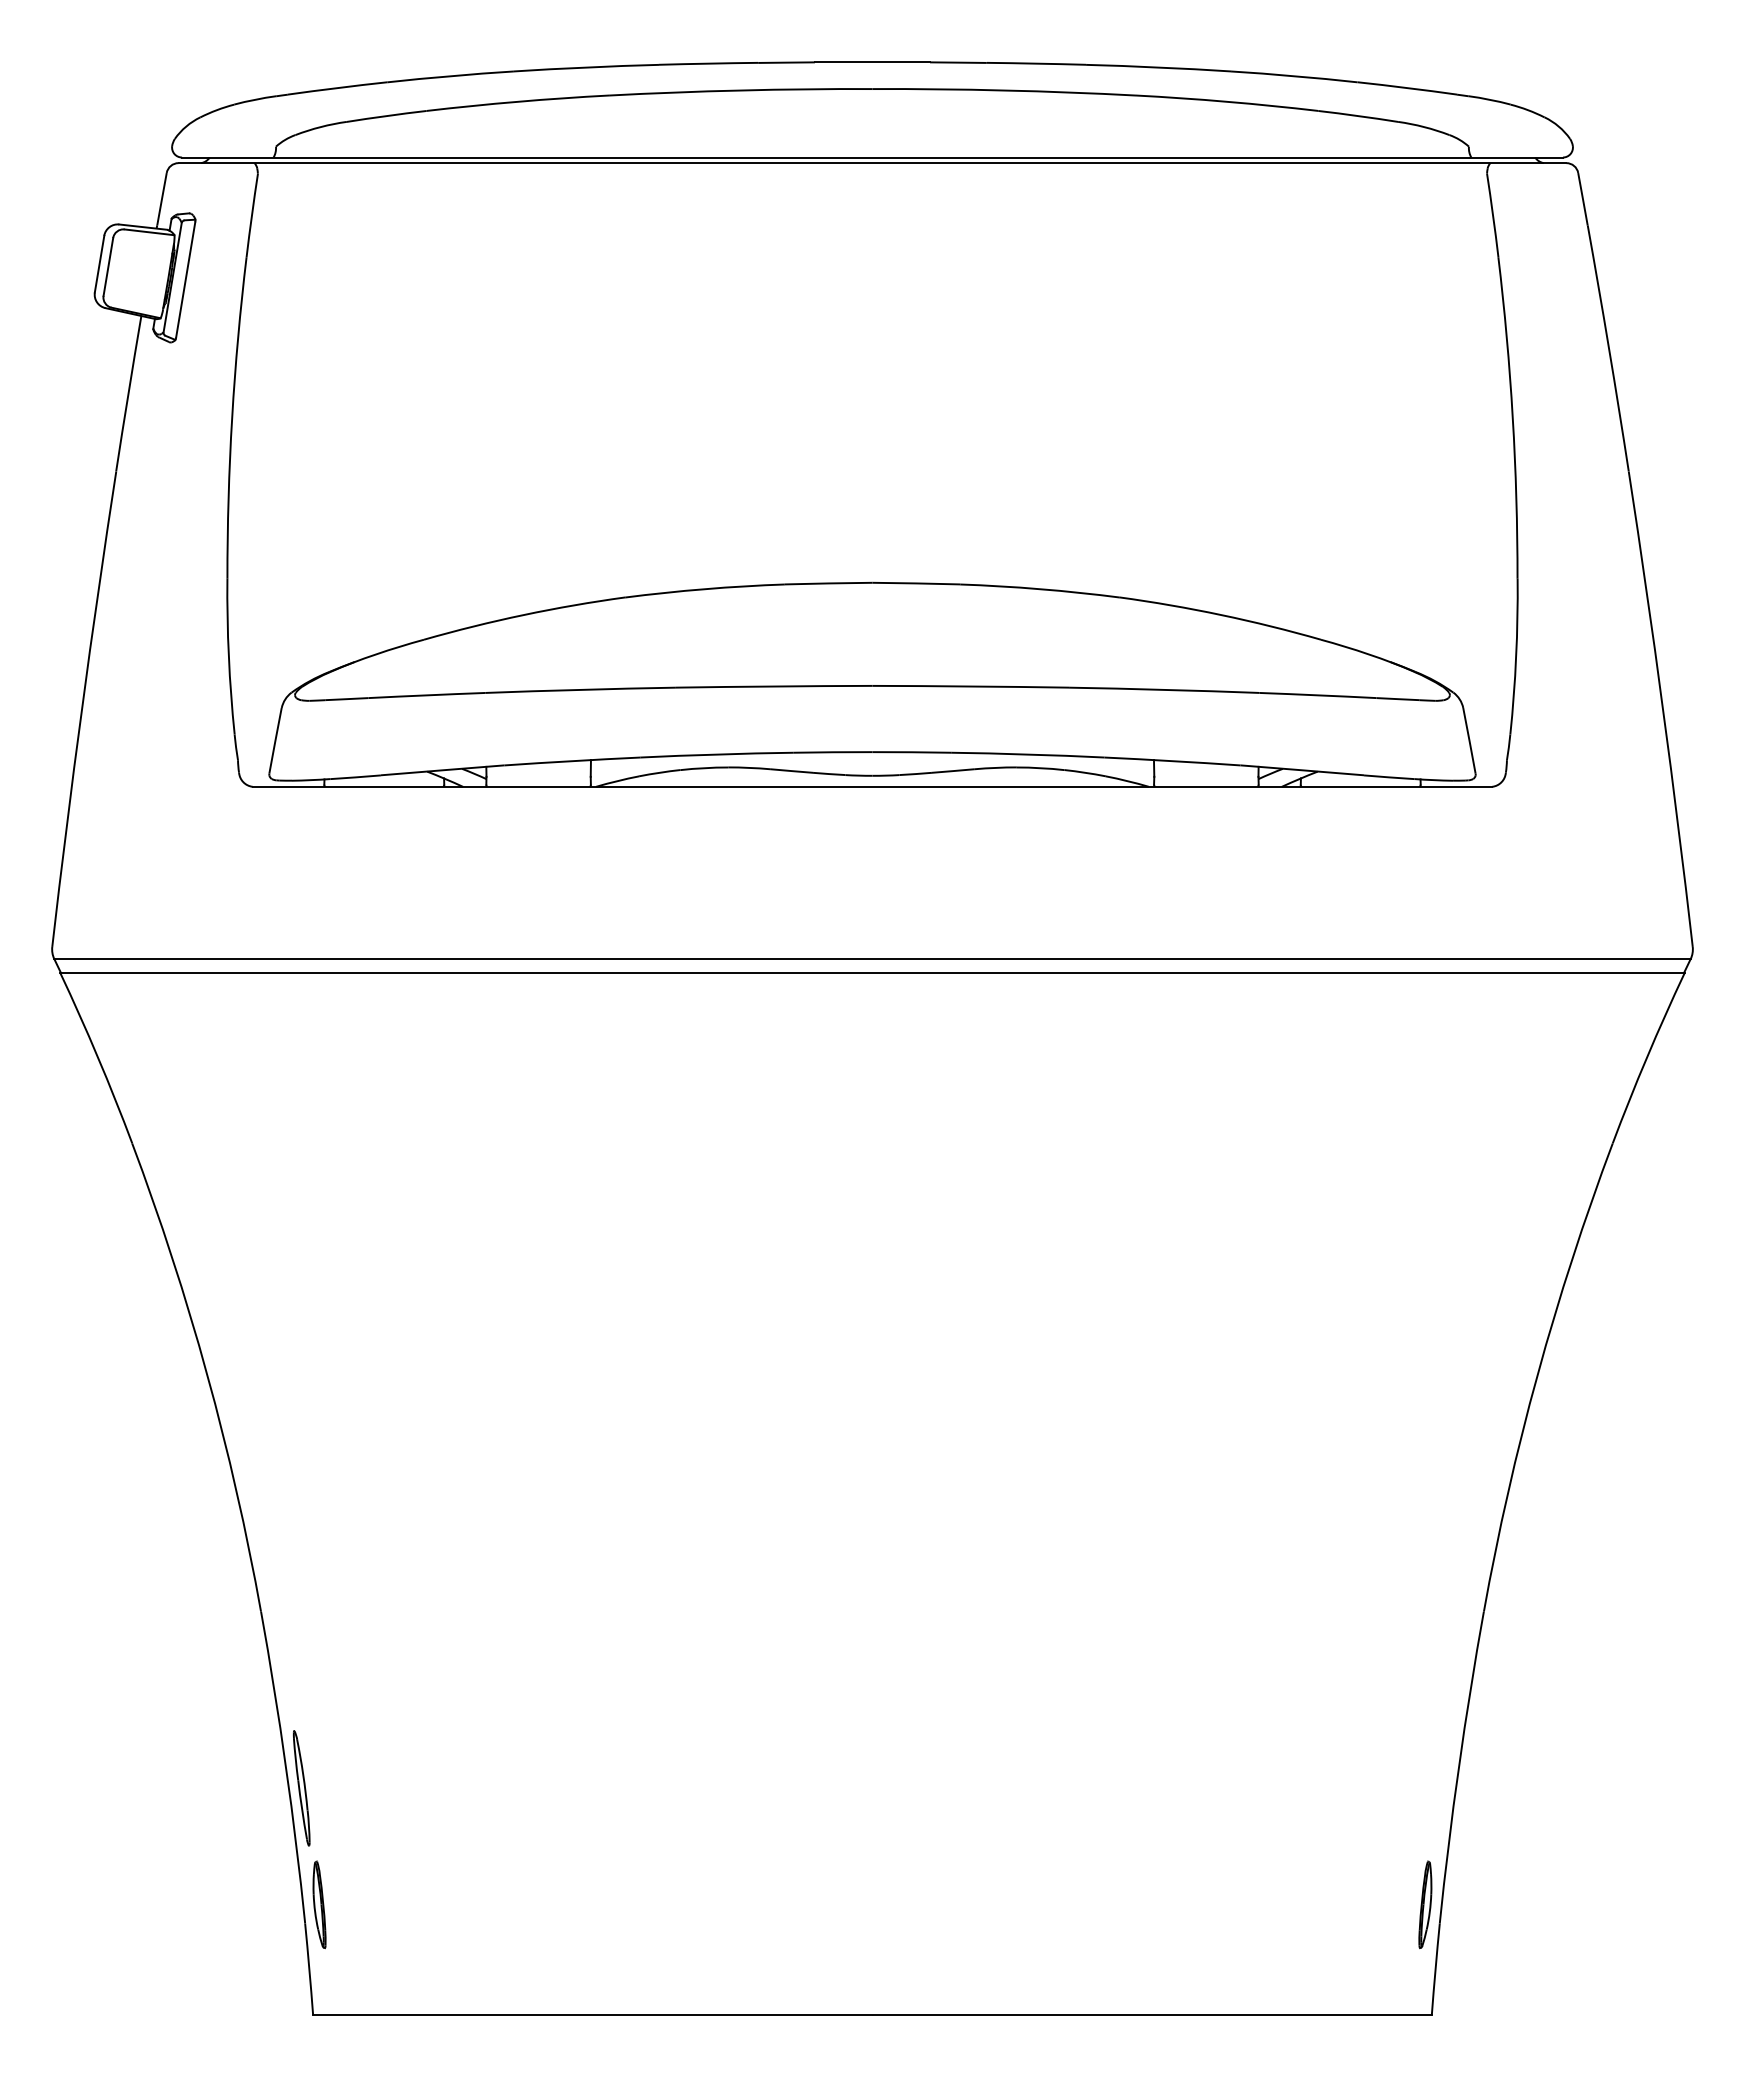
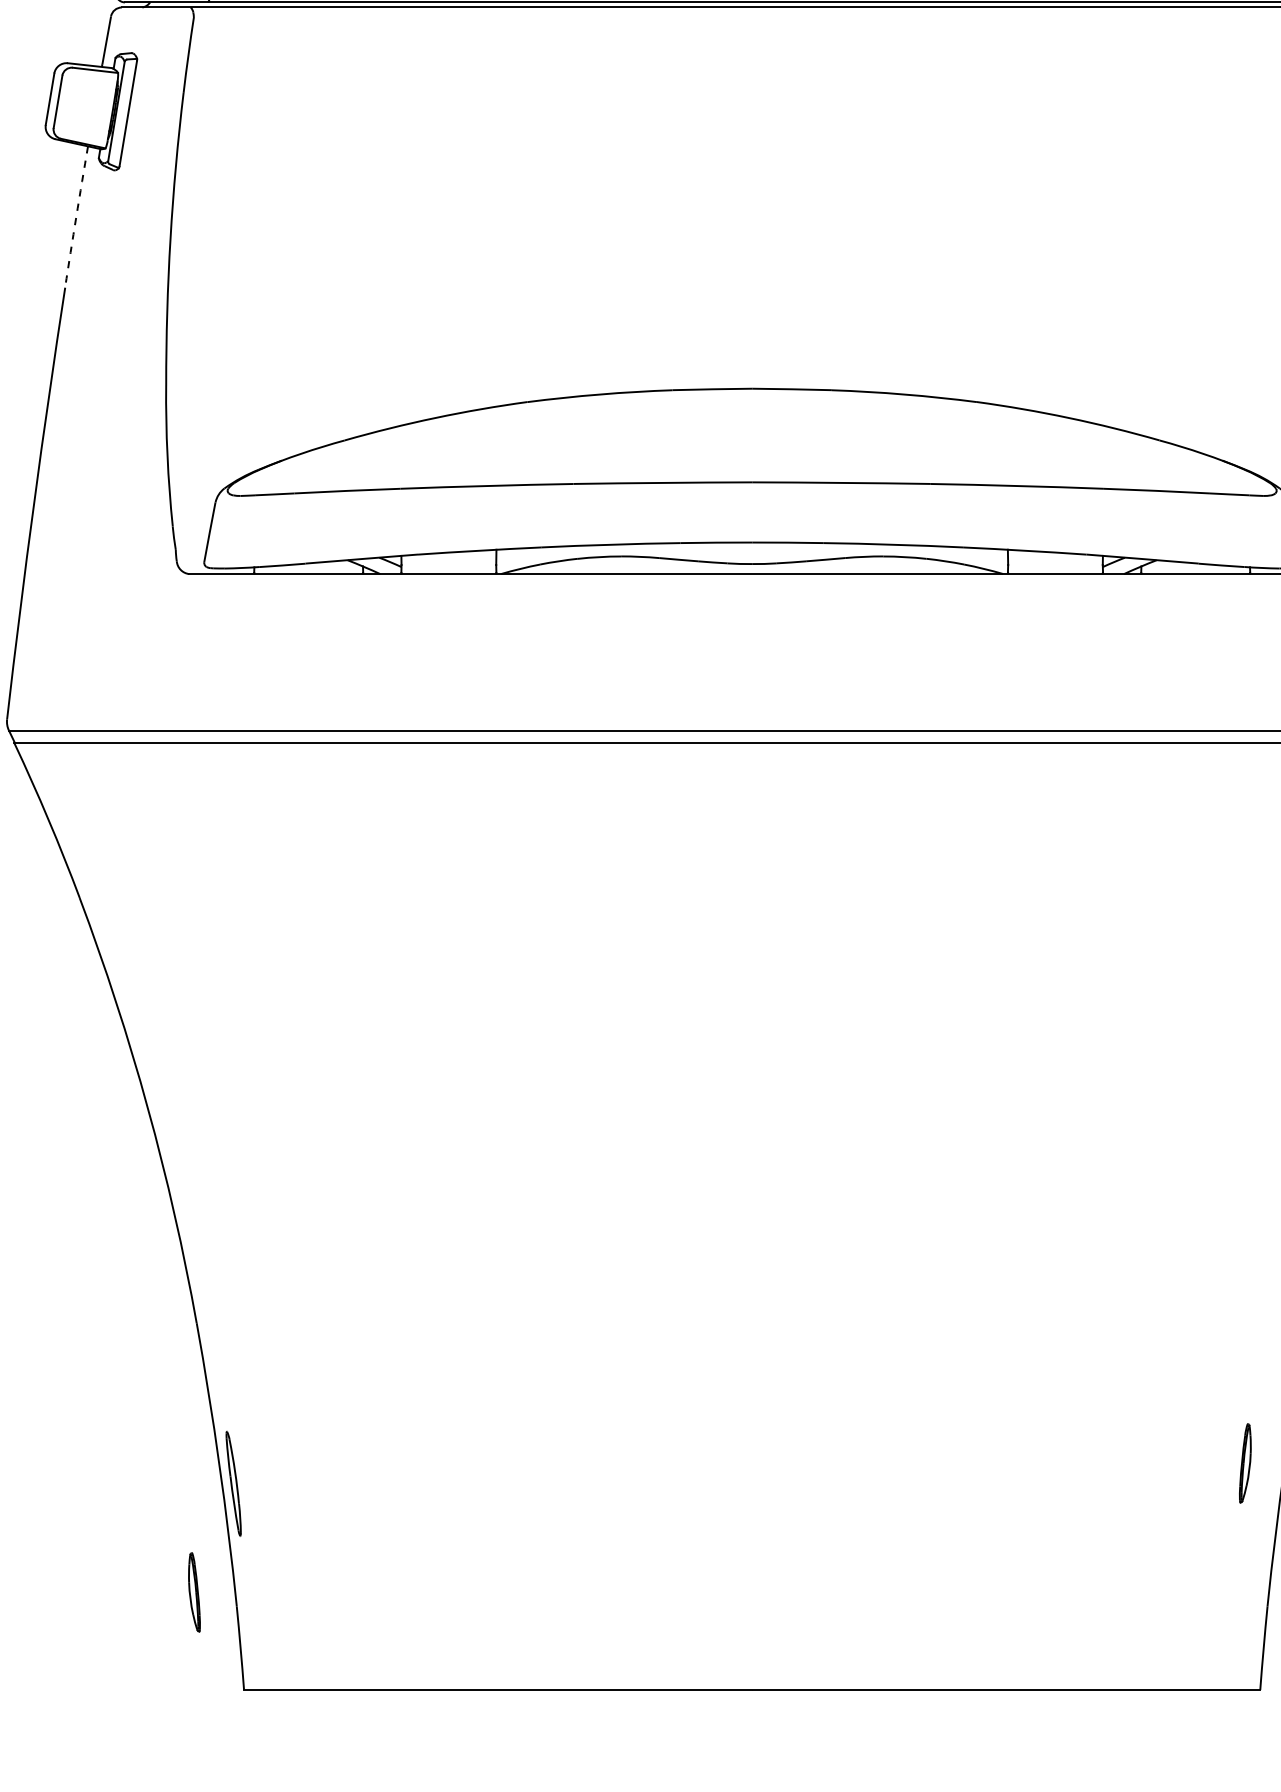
arc: (128, 393) -> (76, 216), solid -> dashed
part: (319, 1904) -> (194, 1592), moved
part: (1425, 1904) -> (1245, 1463), moved

